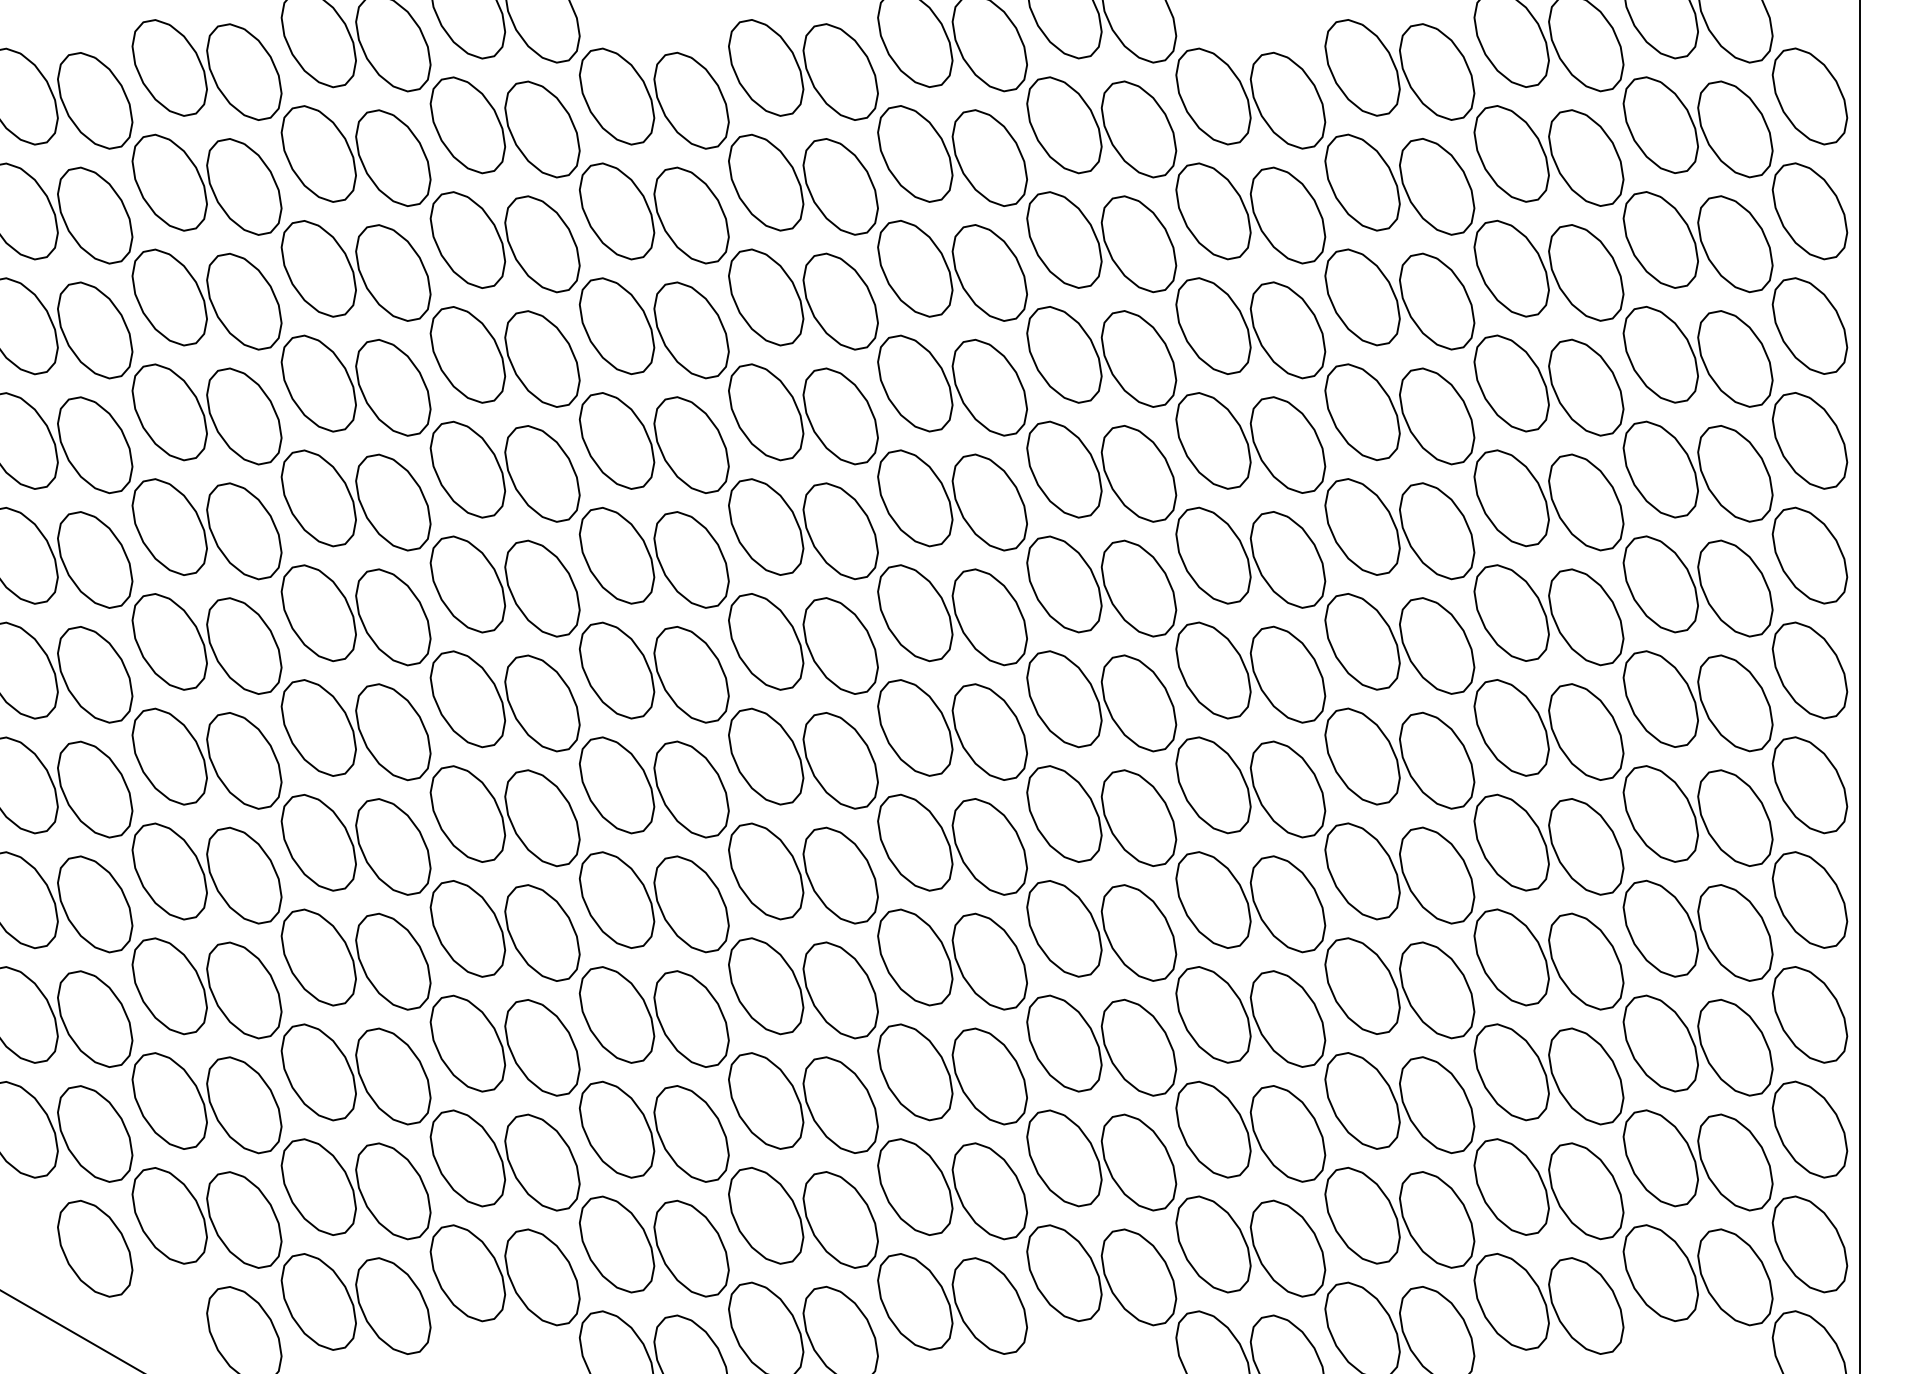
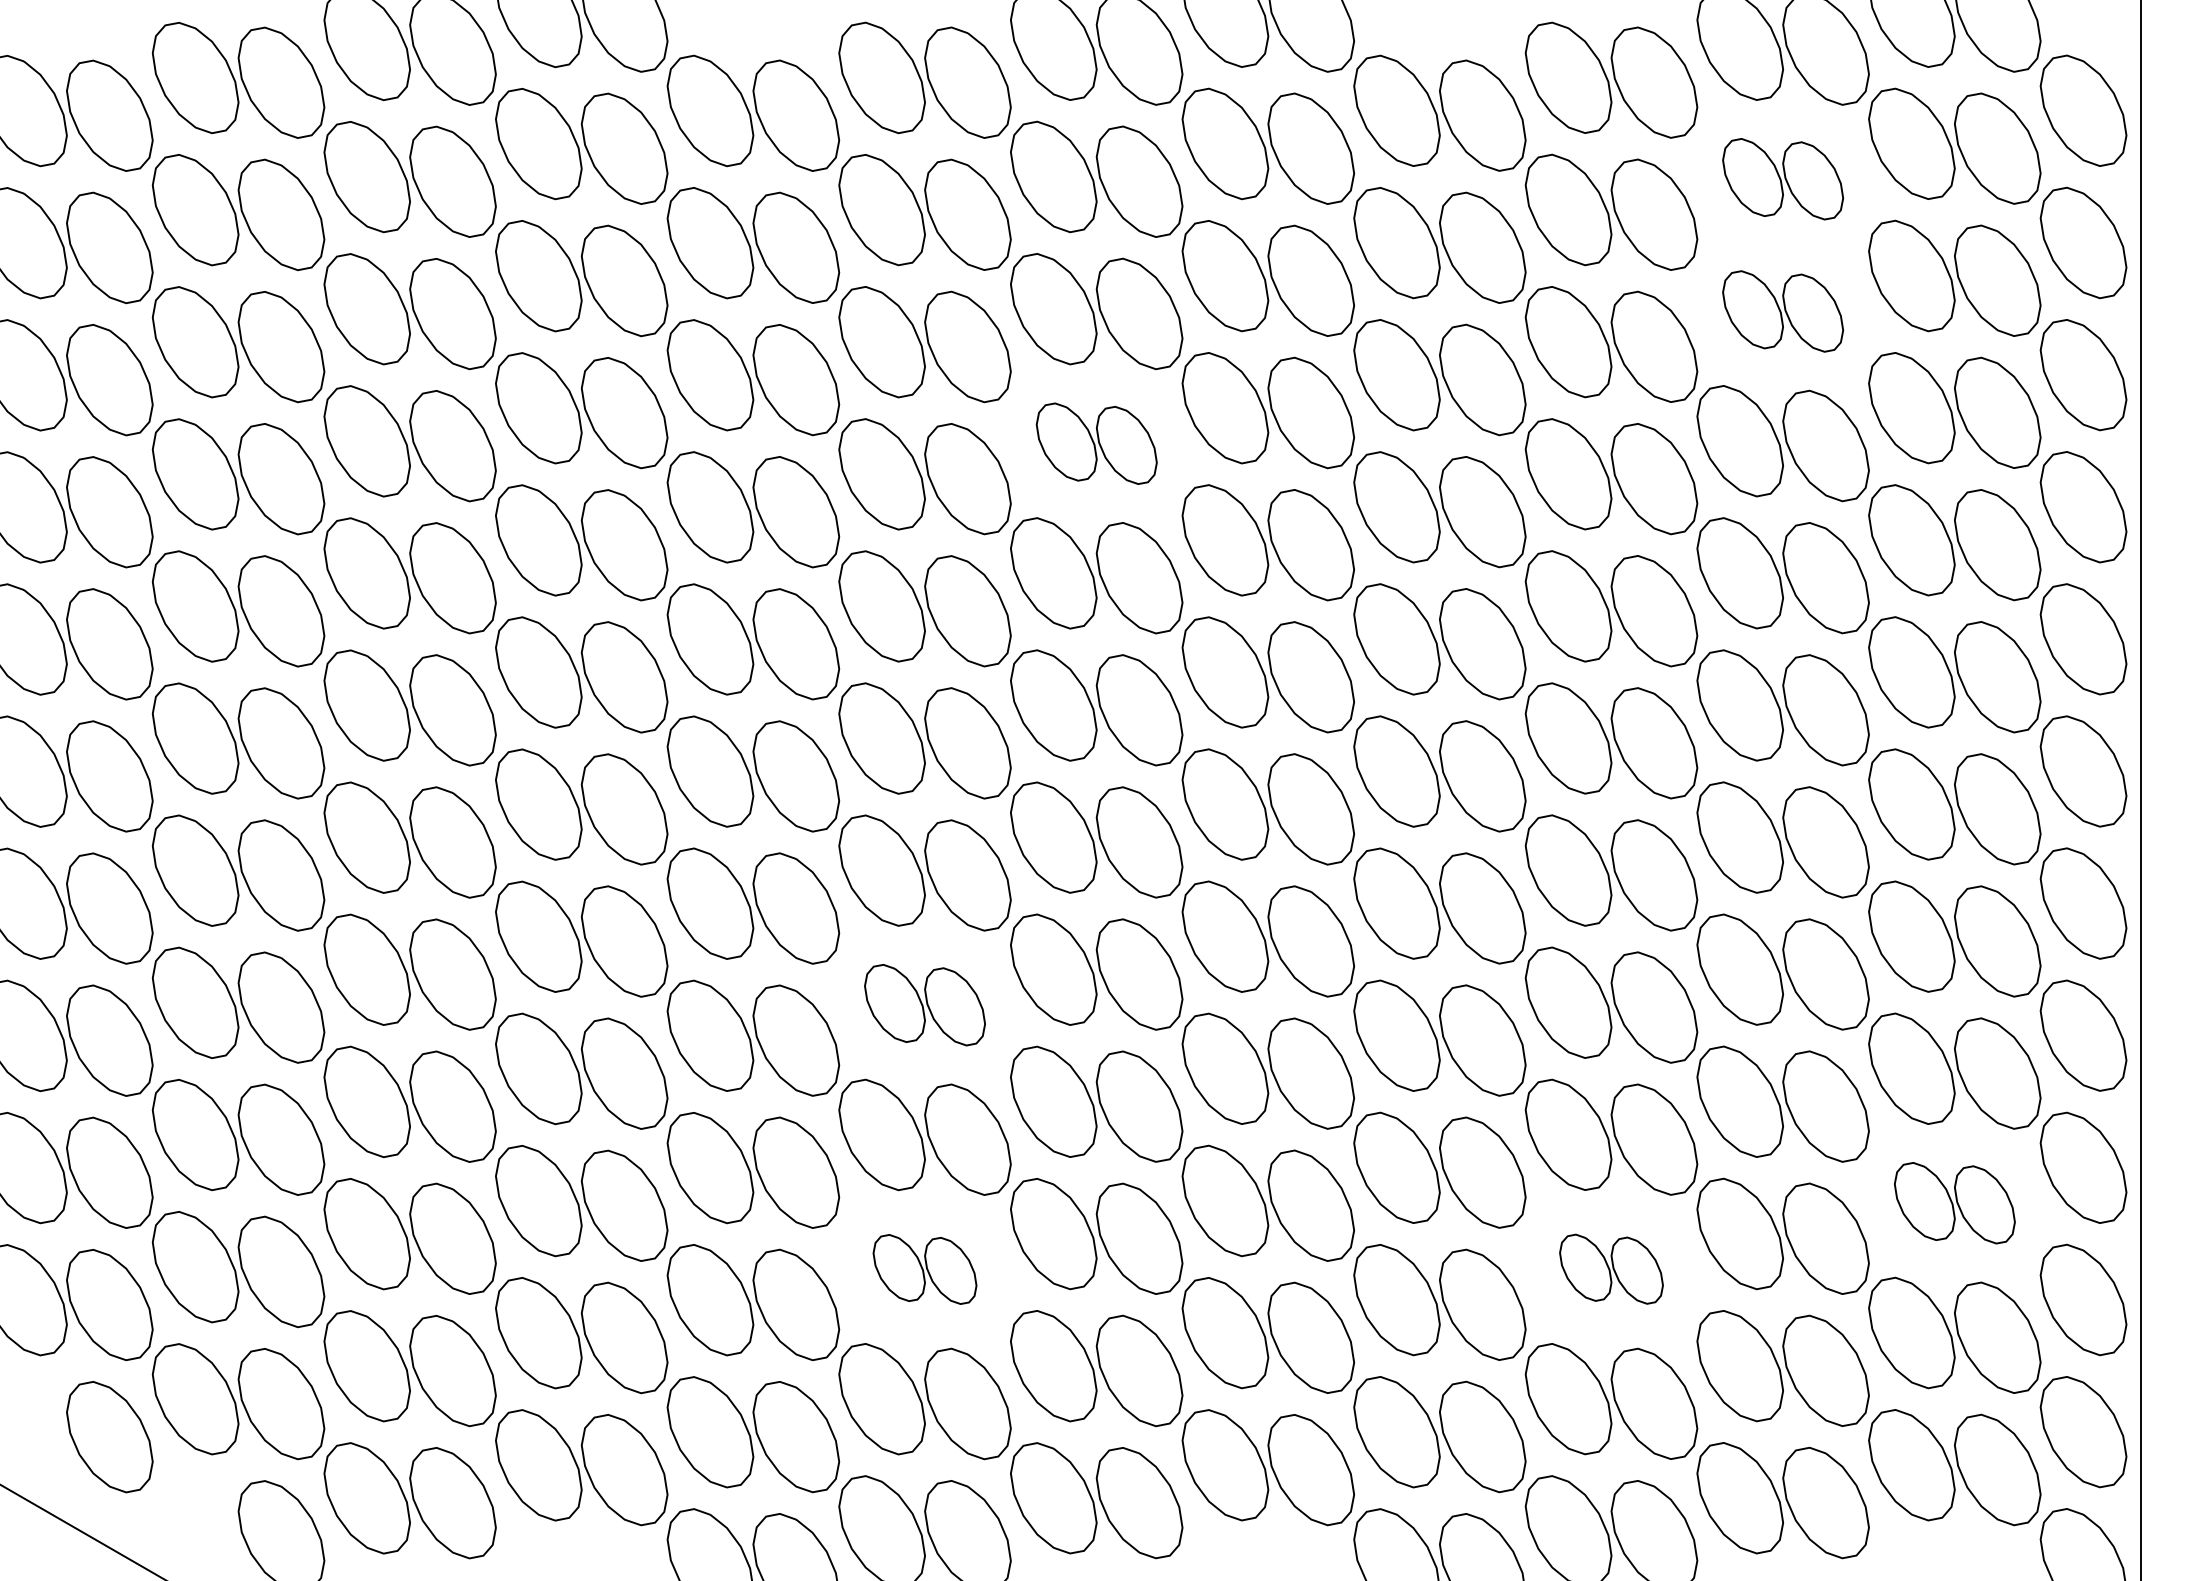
part: (1548, 155) -> (1782, 178), size x0.7
part: (1548, 270) -> (1782, 311), size x0.7
part: (952, 385) -> (1096, 443), size x0.7
part: (802, 872) -> (924, 1004), size x0.7
part: (1697, 1044) -> (1954, 1202), size x0.7
part: (1399, 1102) -> (1611, 1268), size x0.6
part: (802, 1103) -> (924, 1269), size x0.6

